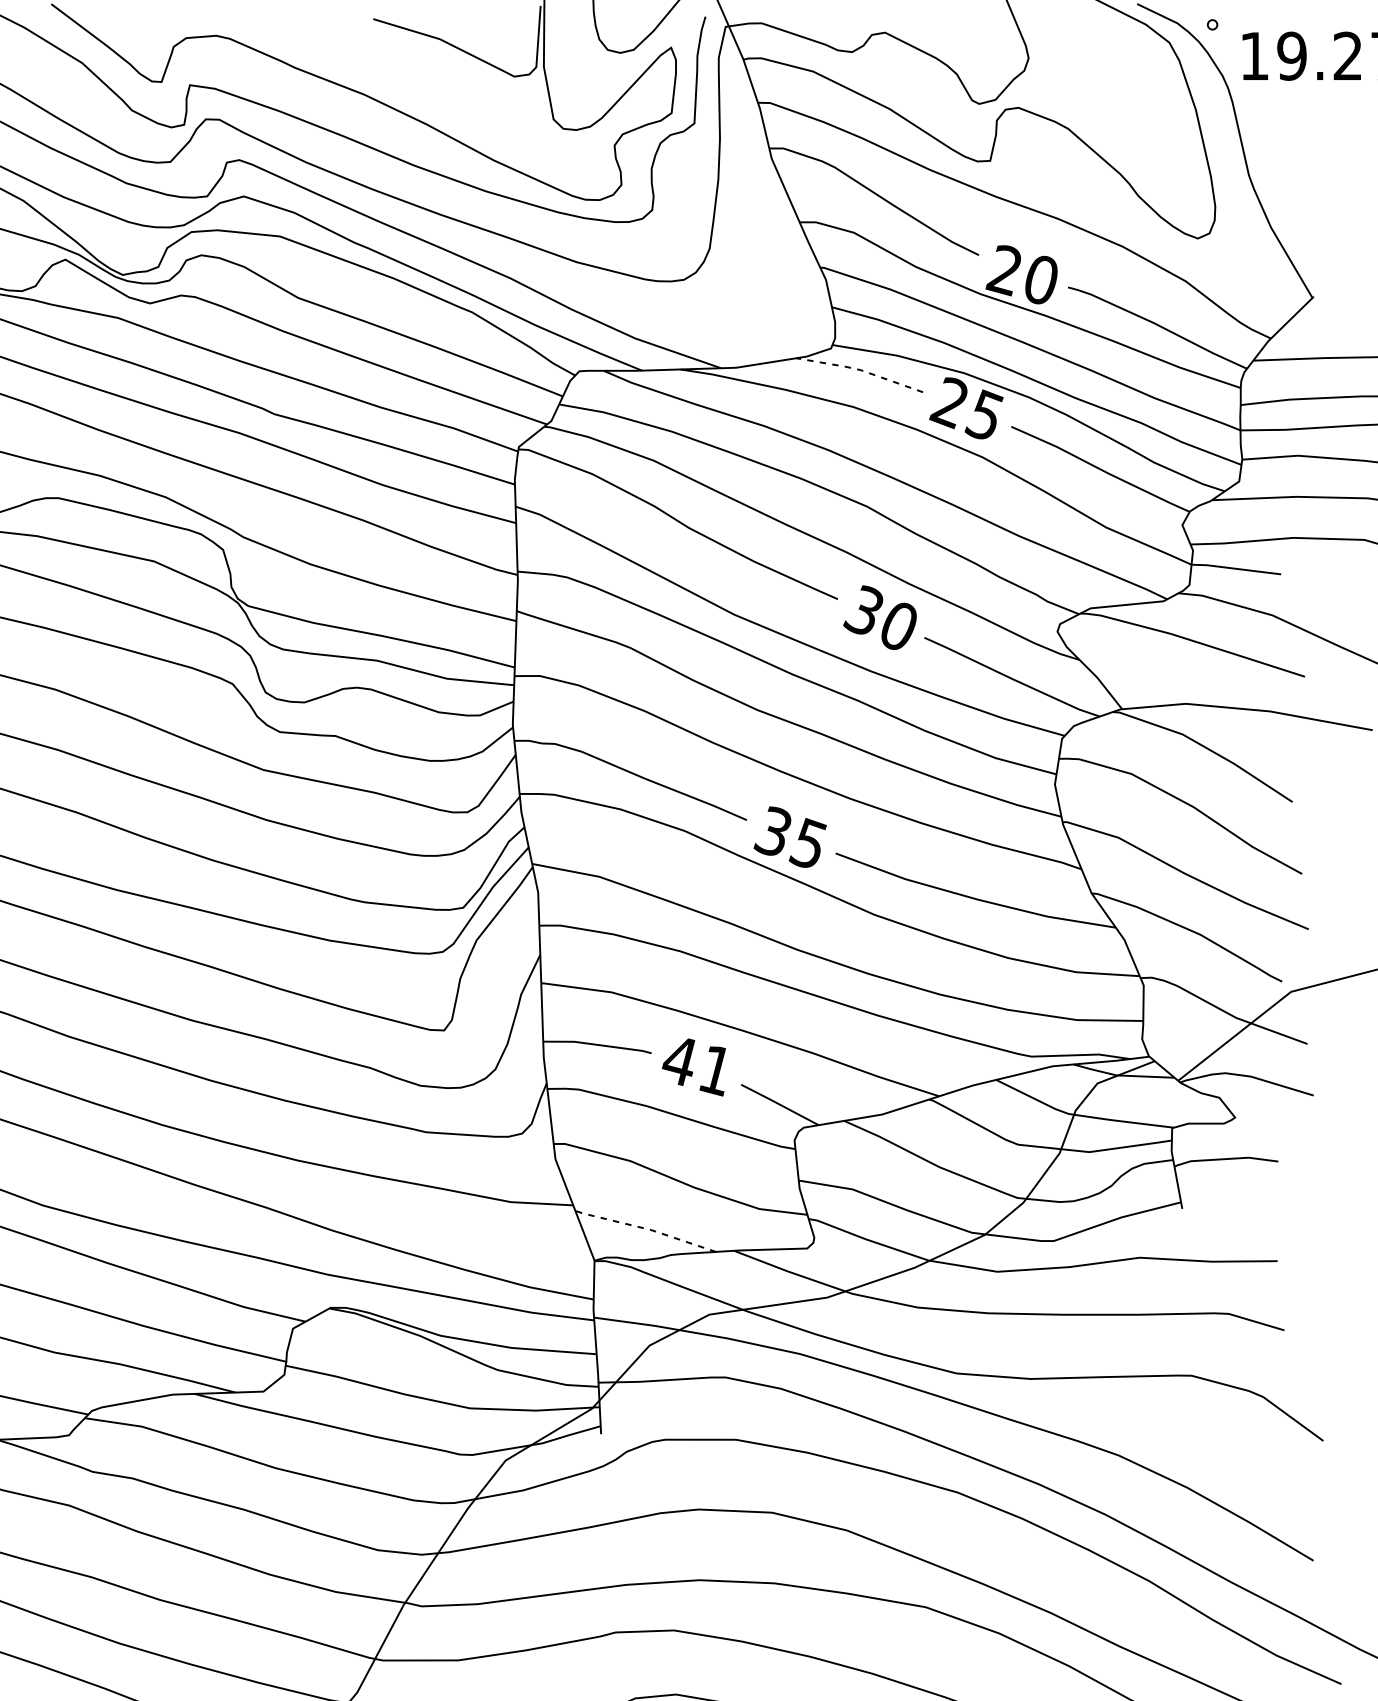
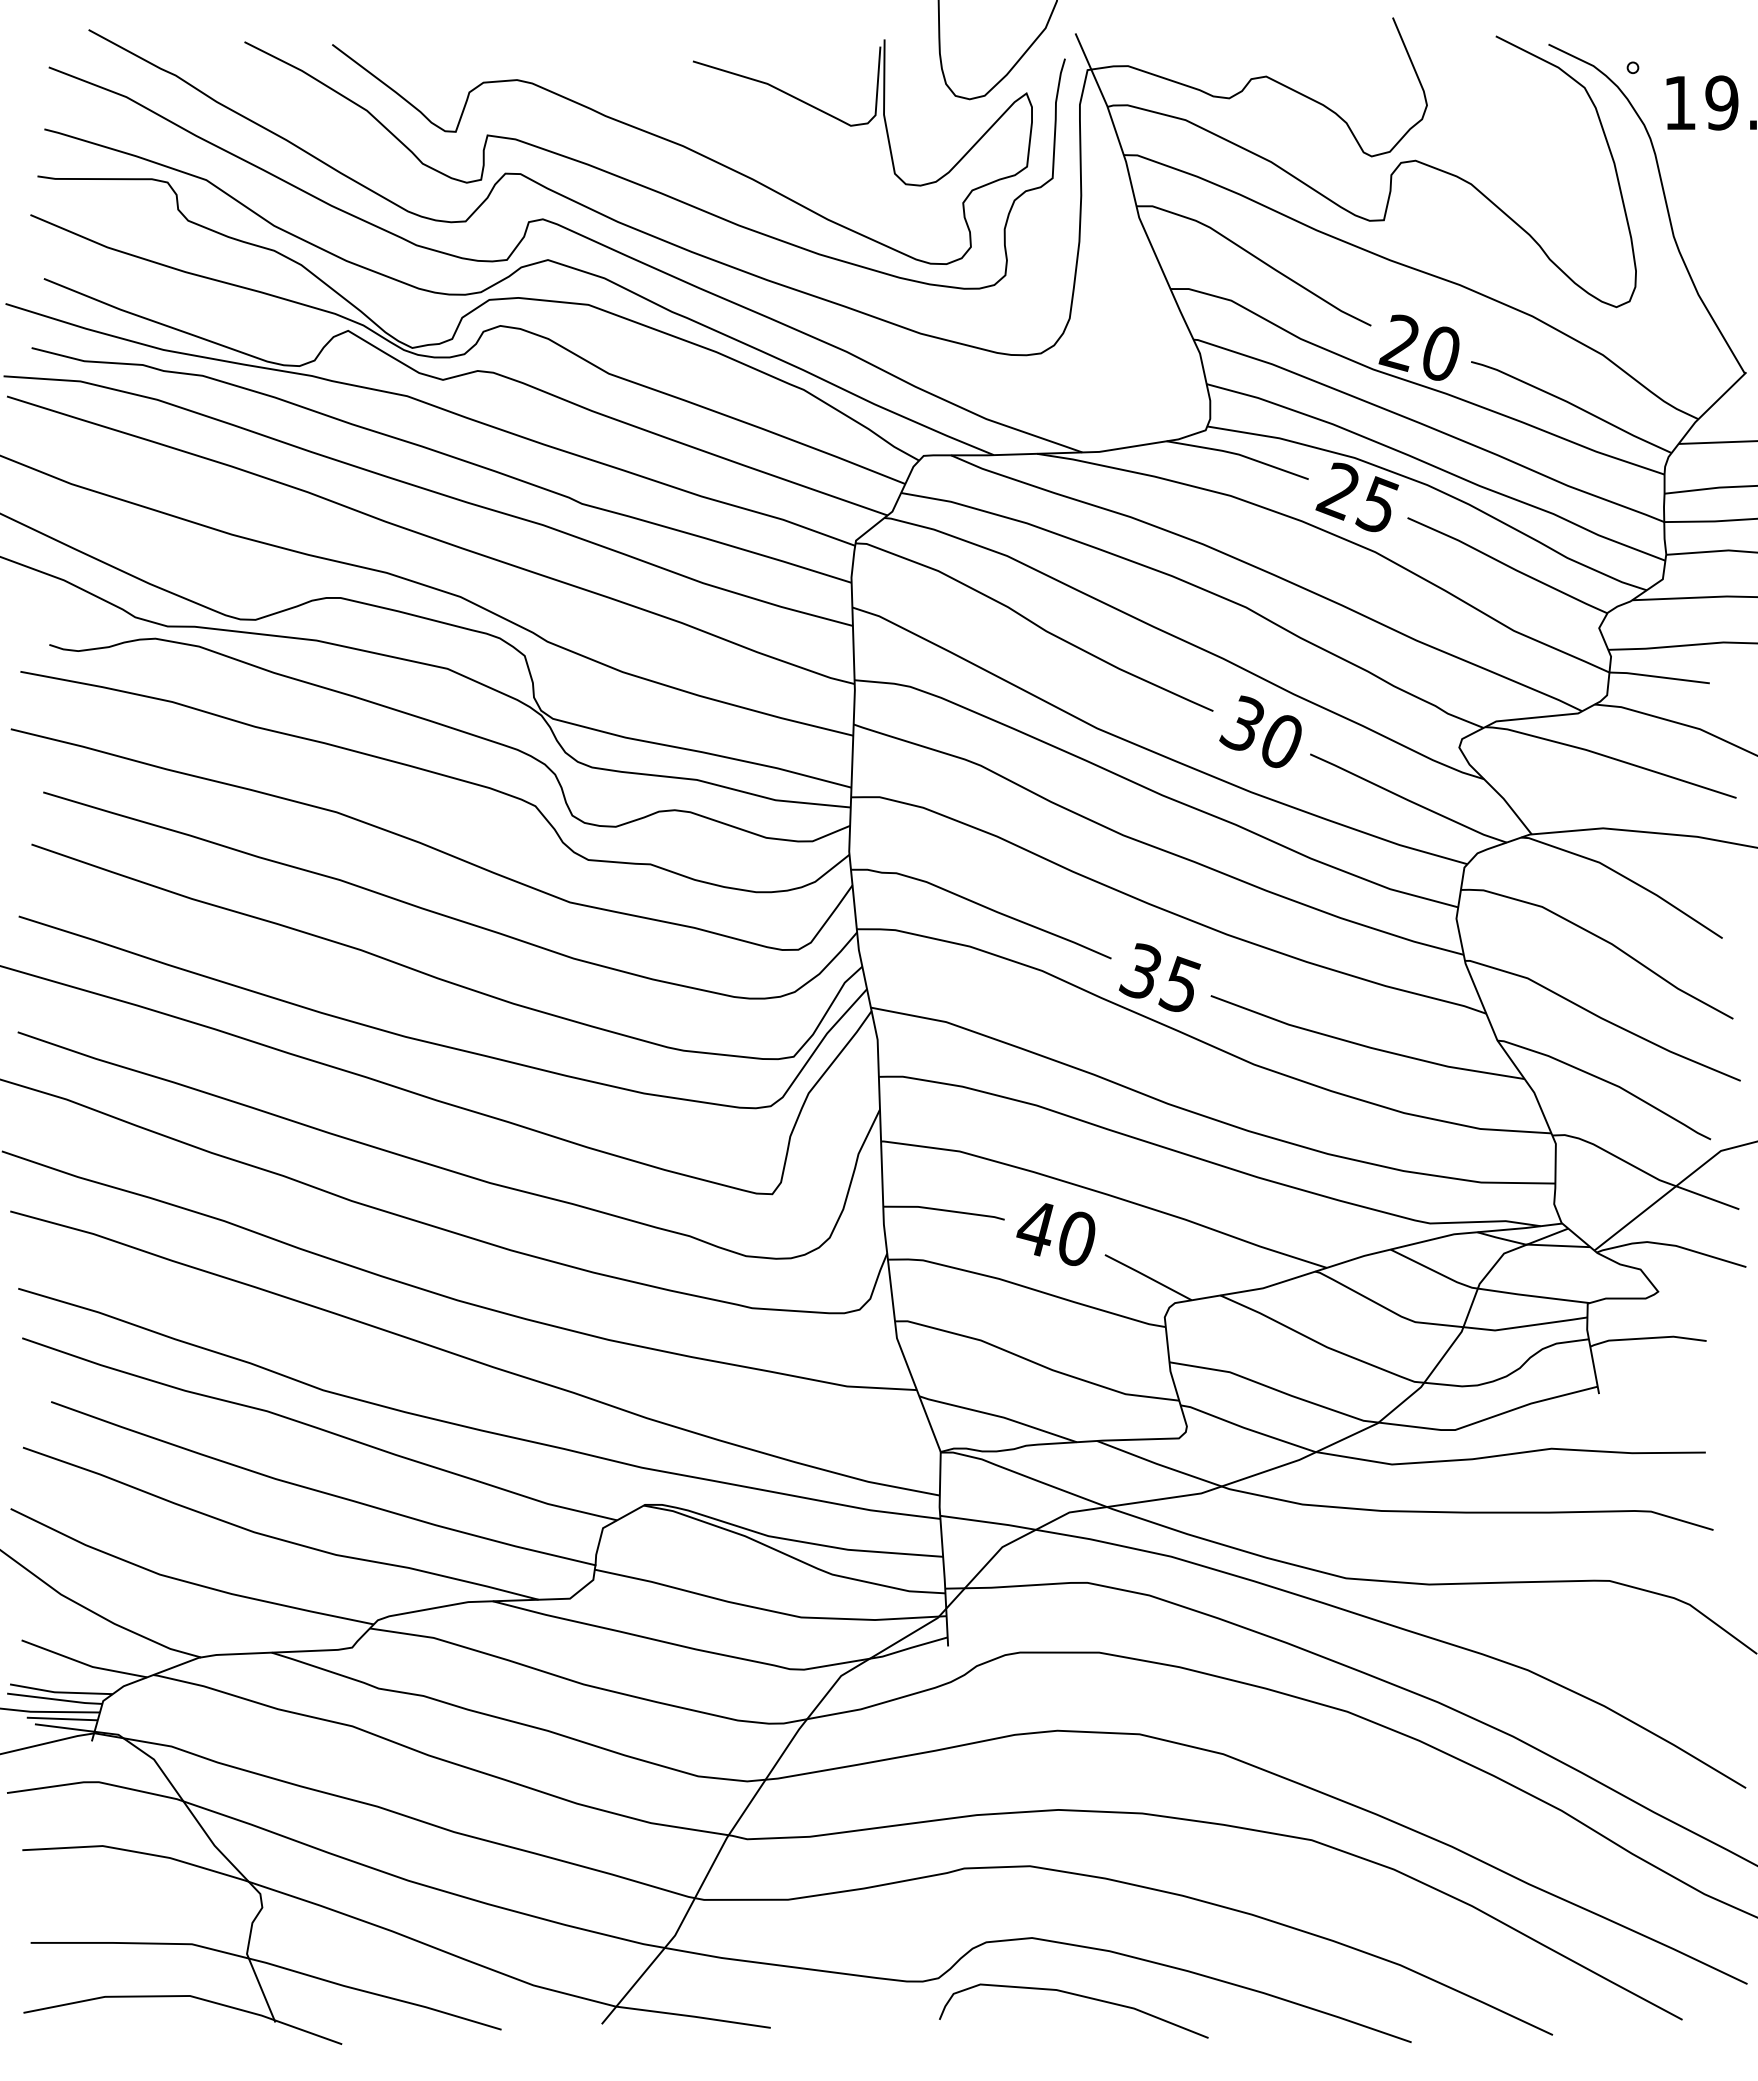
line: (860, 370) -> (1238, 454), dashed -> solid
text: (715, 1070) -> (1076, 1239), 41 -> 40
line: (646, 1228) -> (998, 1416), dashed -> solid

